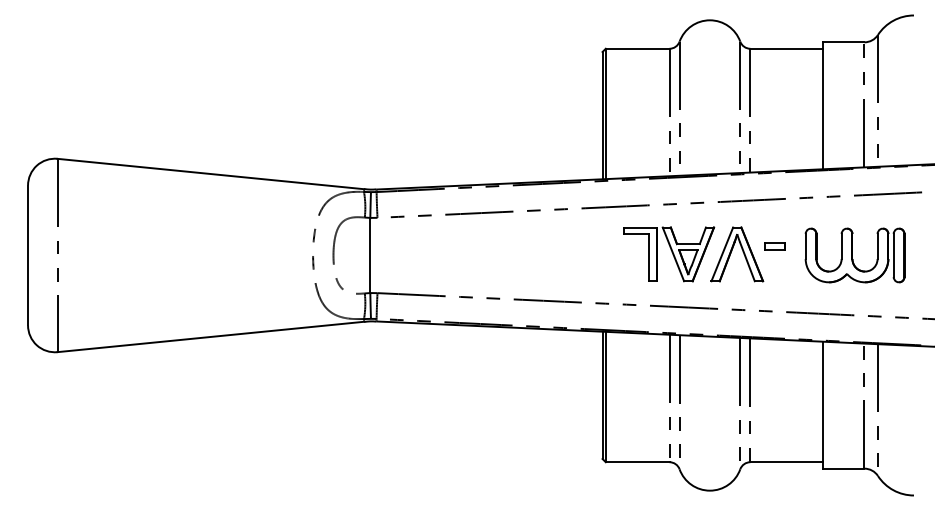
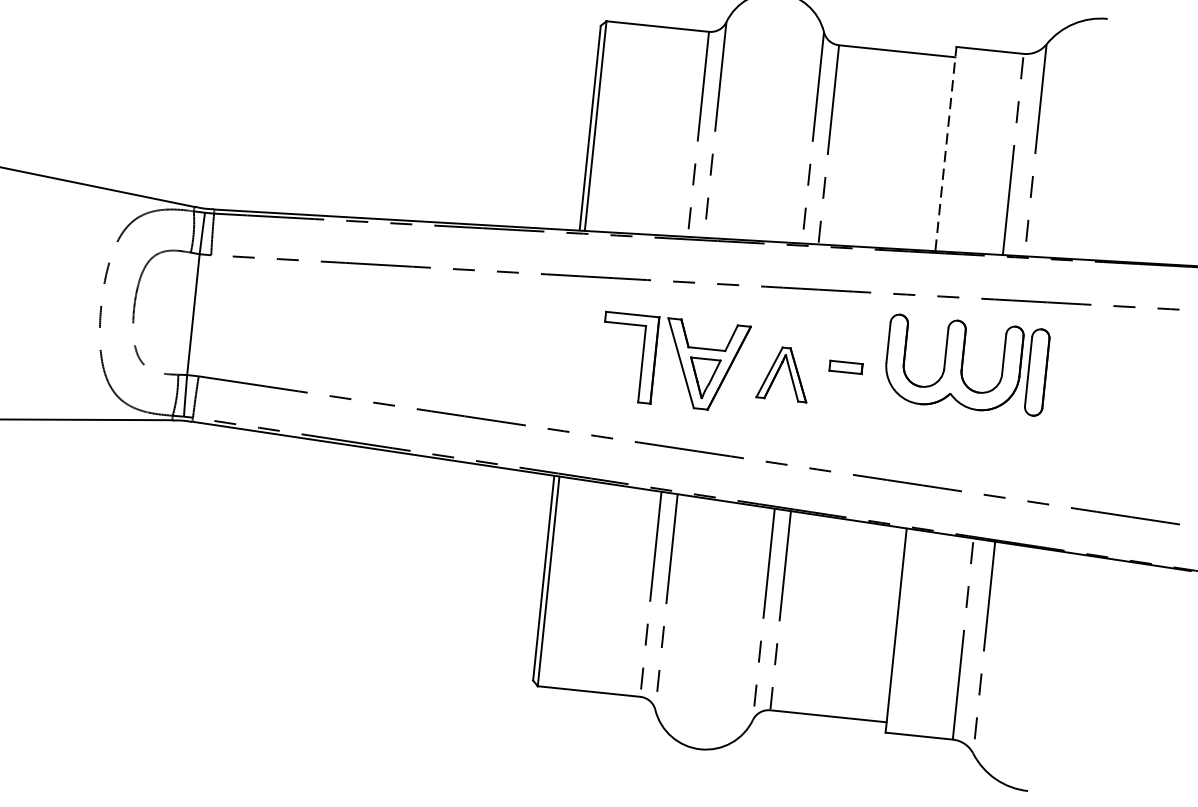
line: (822, 105) -> (945, 148), solid -> dashed
part: (737, 254) -> (784, 374), size x0.6
part: (854, 255) -> (965, 365), moved

